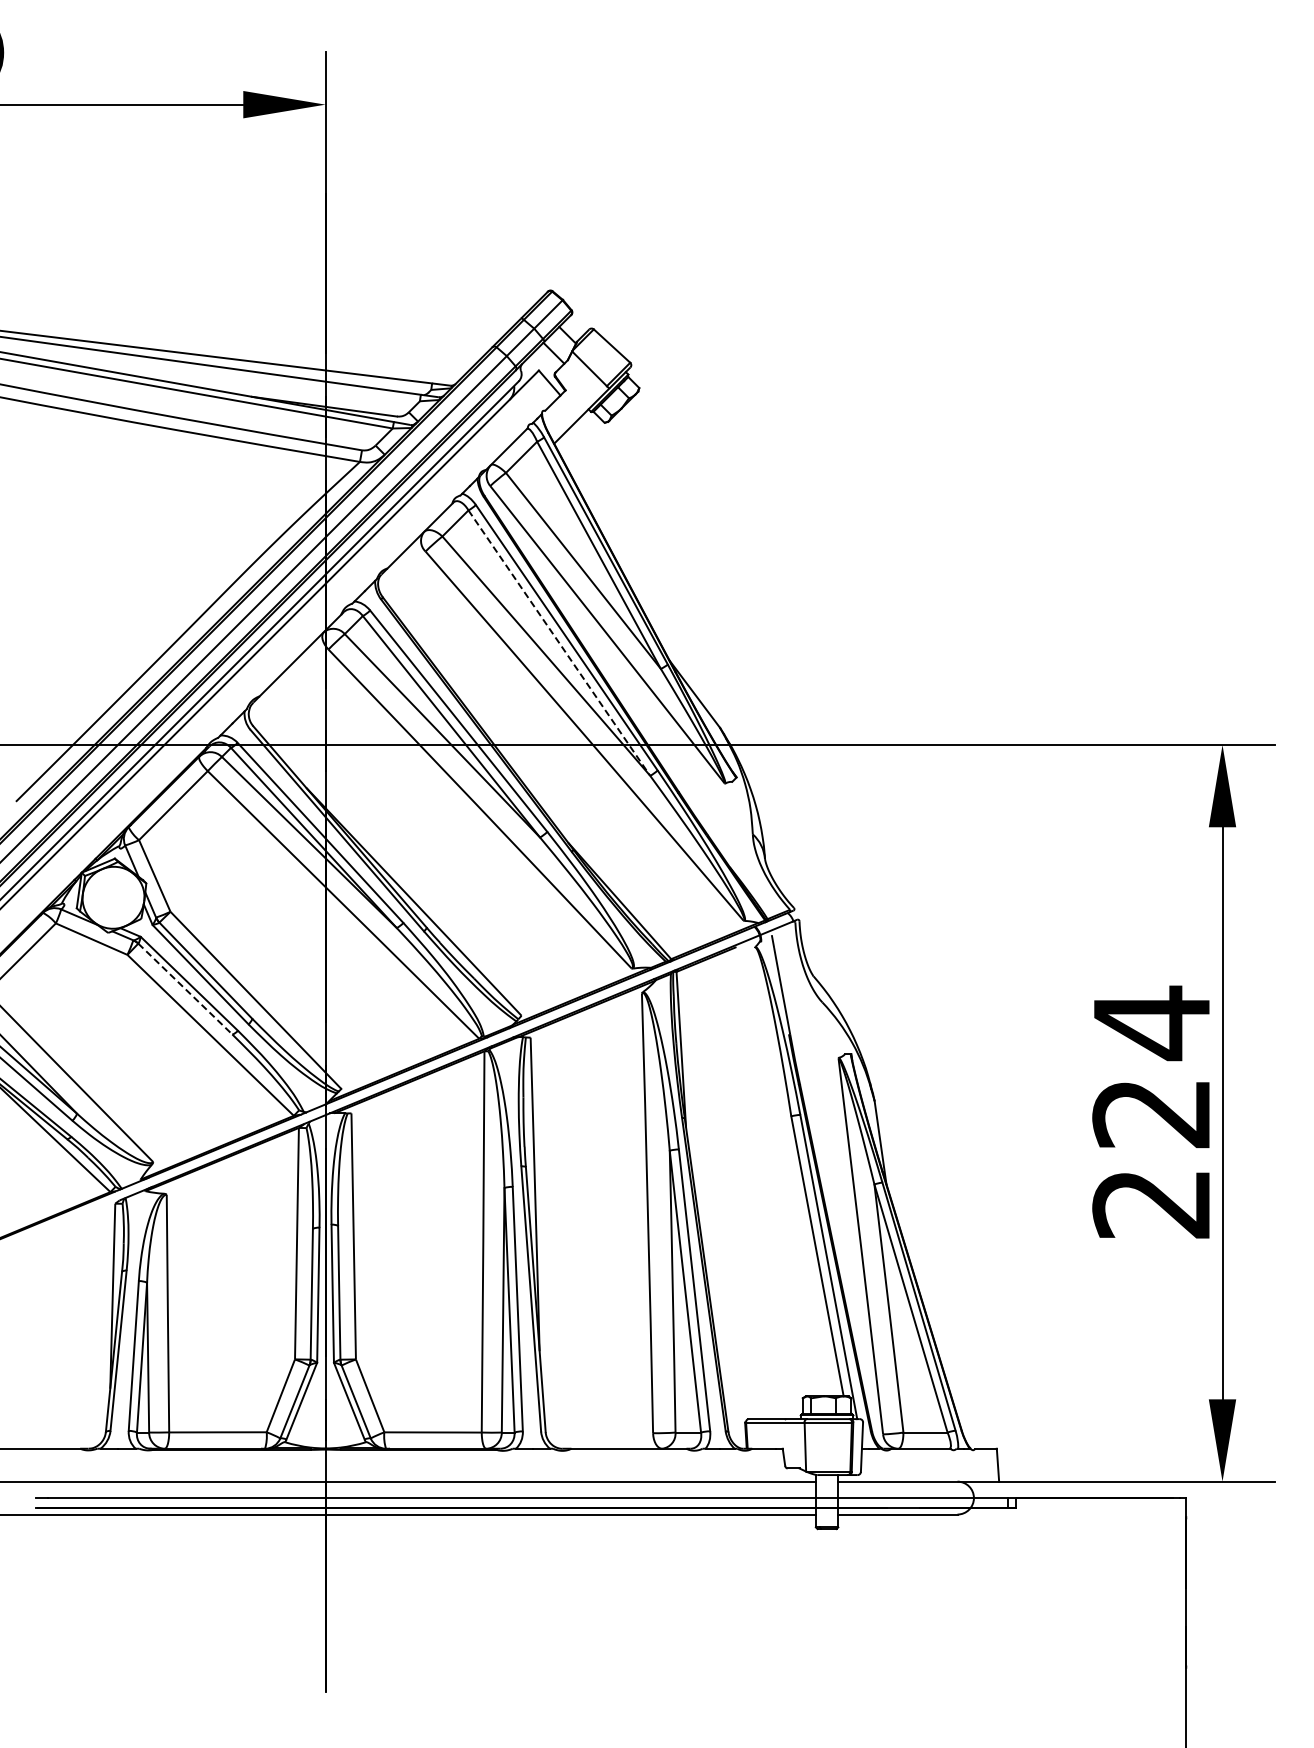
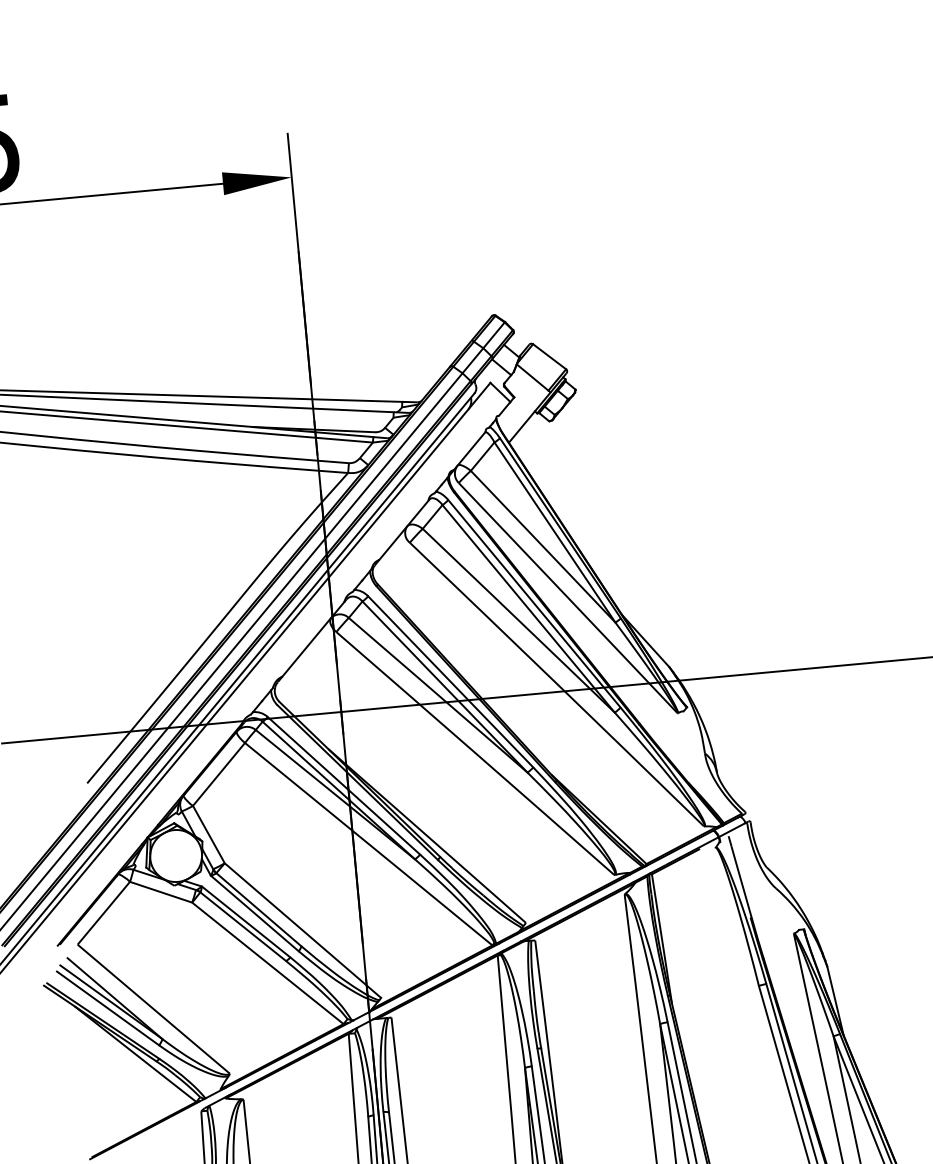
line: (559, 643) -> (528, 609), dashed -> solid
line: (185, 989) -> (243, 927), dashed -> solid

